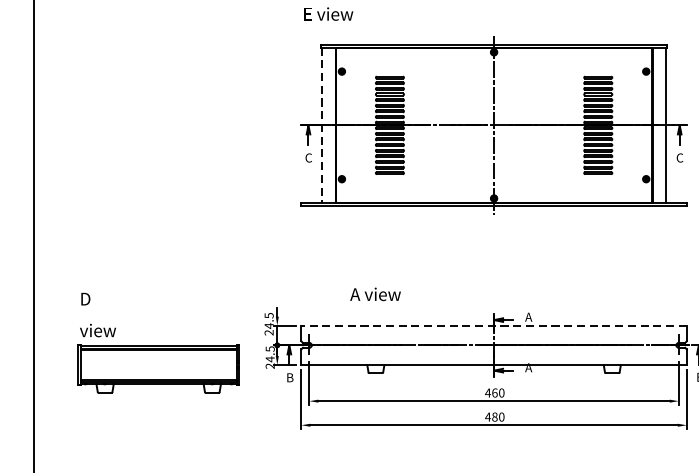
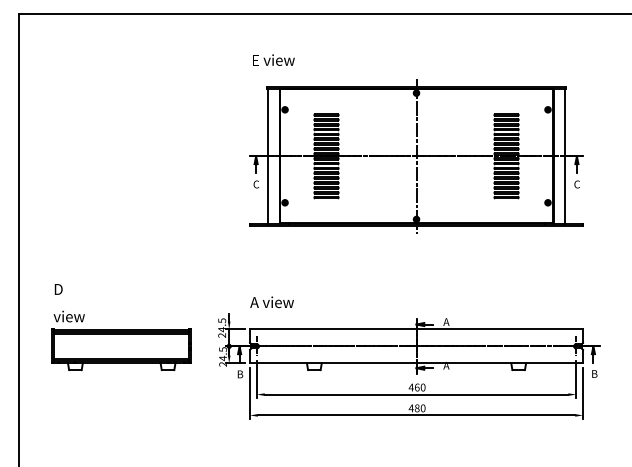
line: (321, 125) -> (267, 156), dashed -> solid
text: (374, 294) -> (271, 302), moved
line: (494, 325) -> (416, 329), dashed -> solid
part: (158, 343) -> (121, 327), moved

